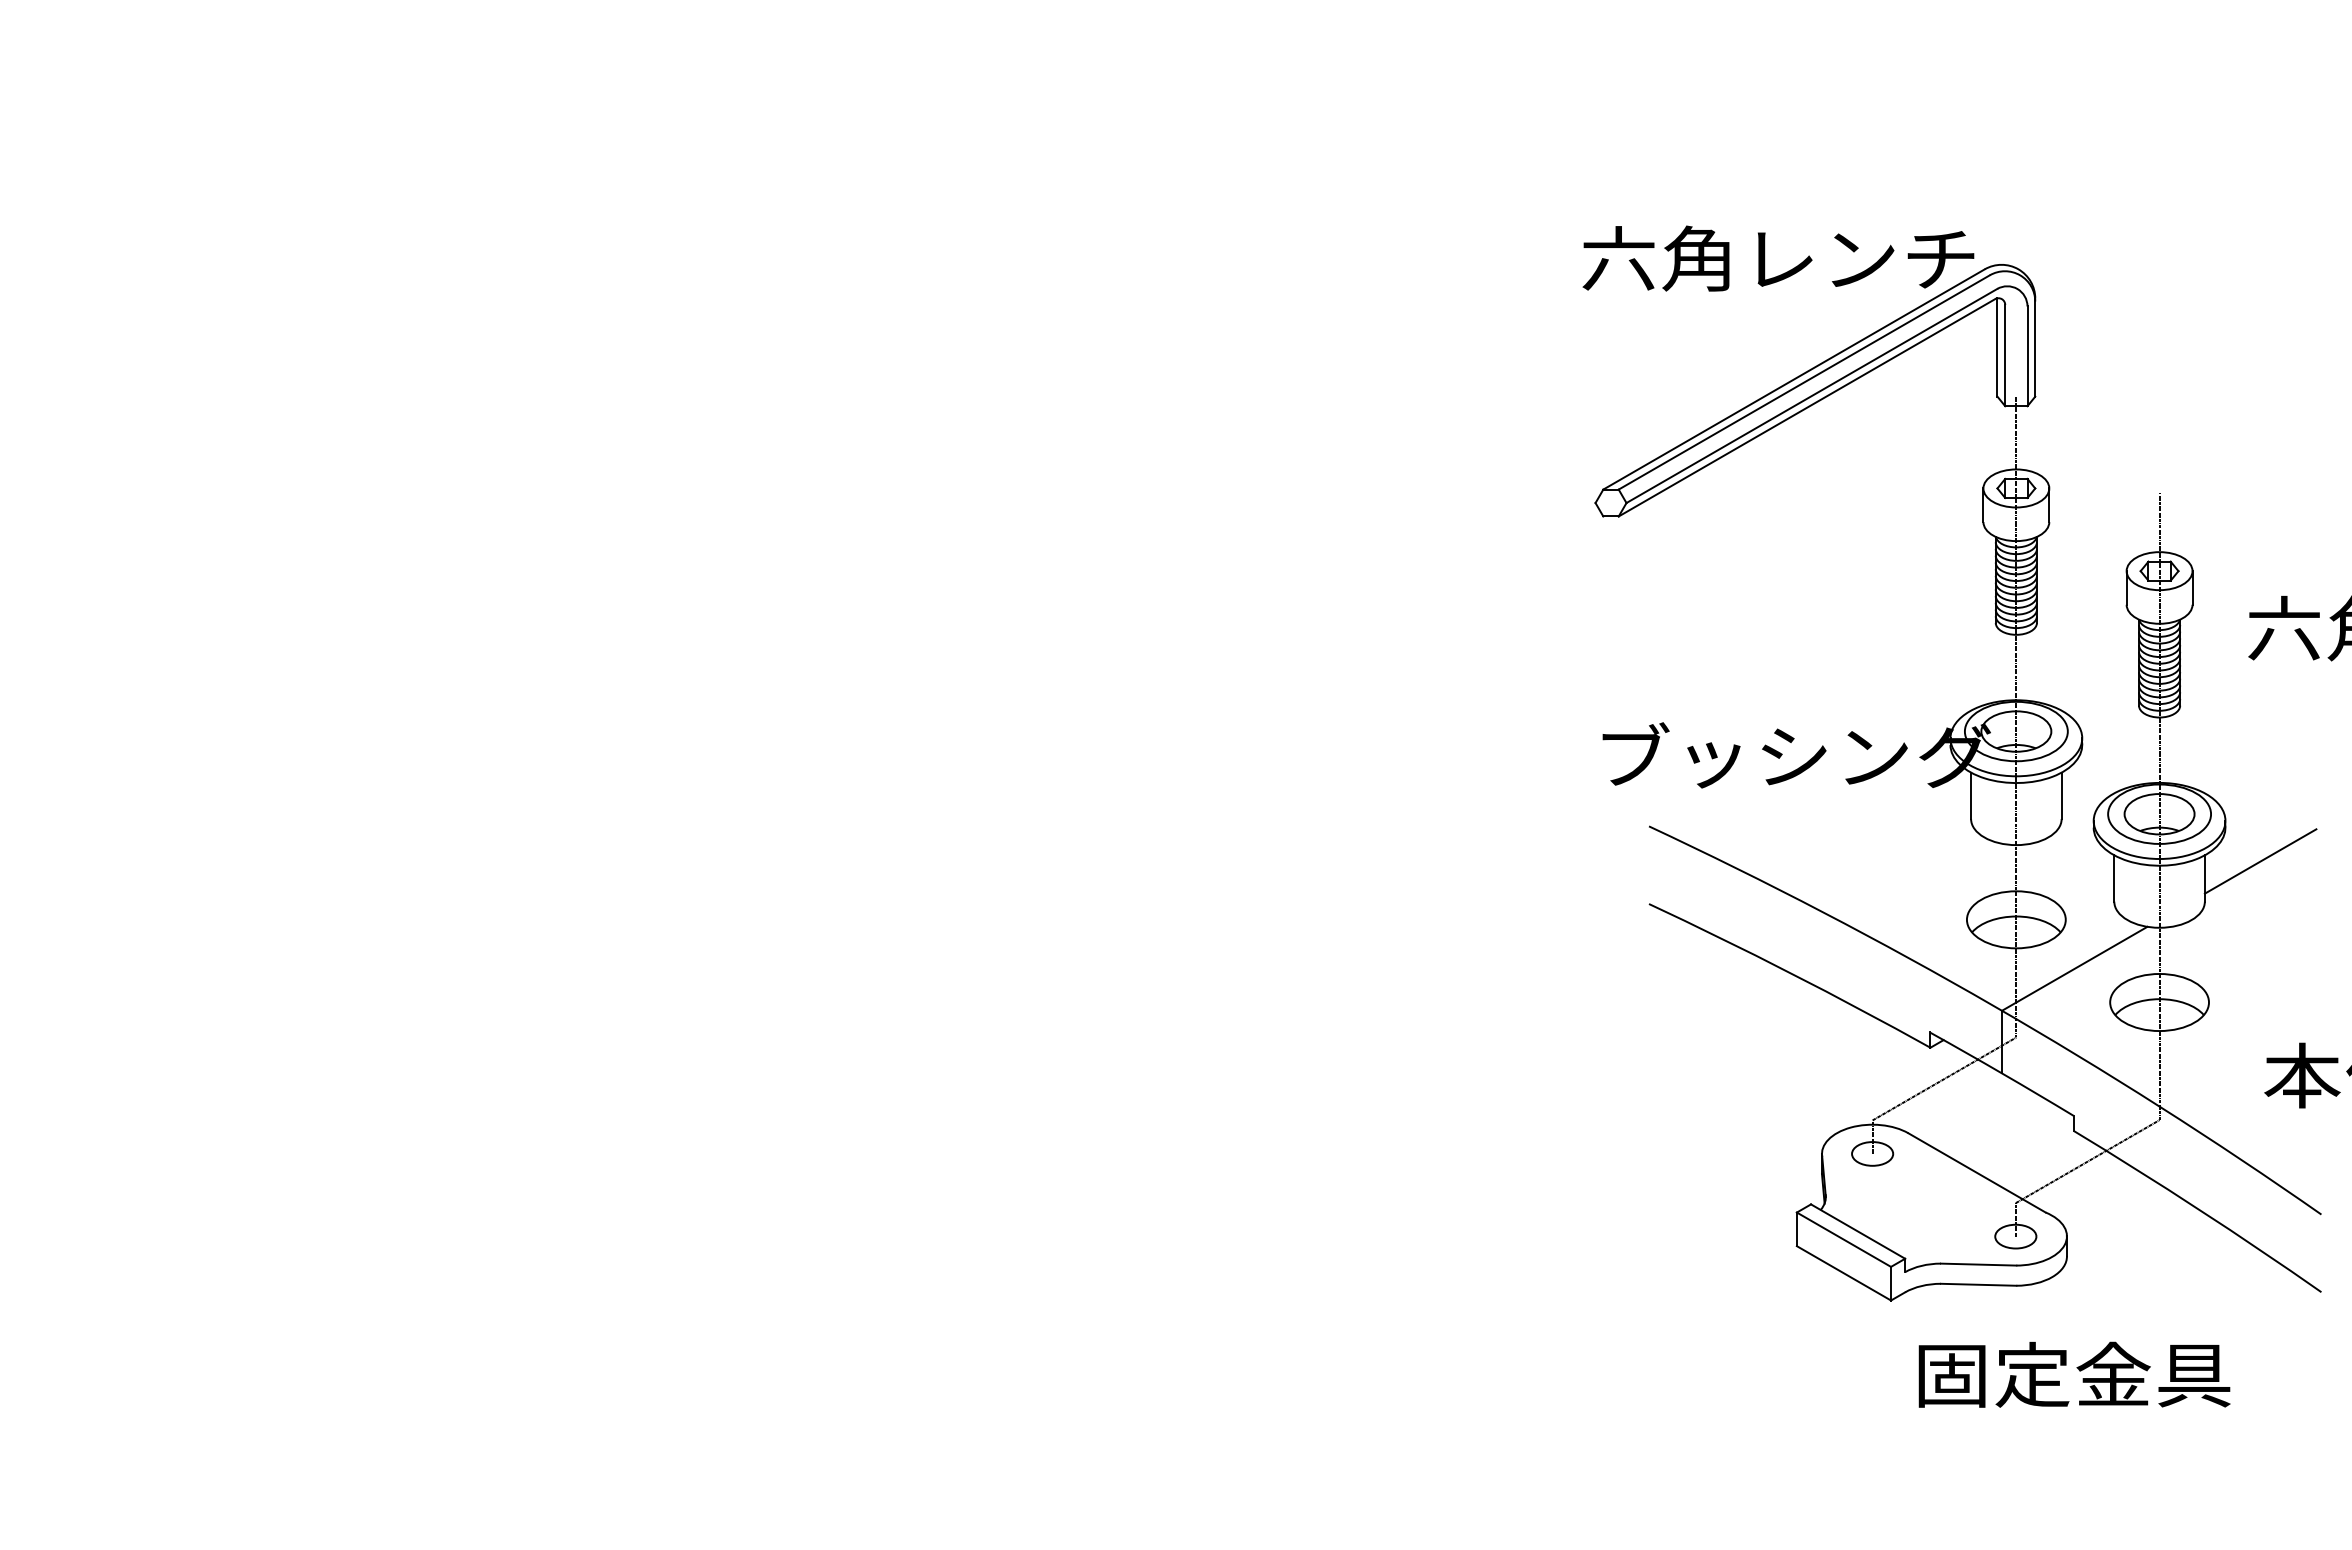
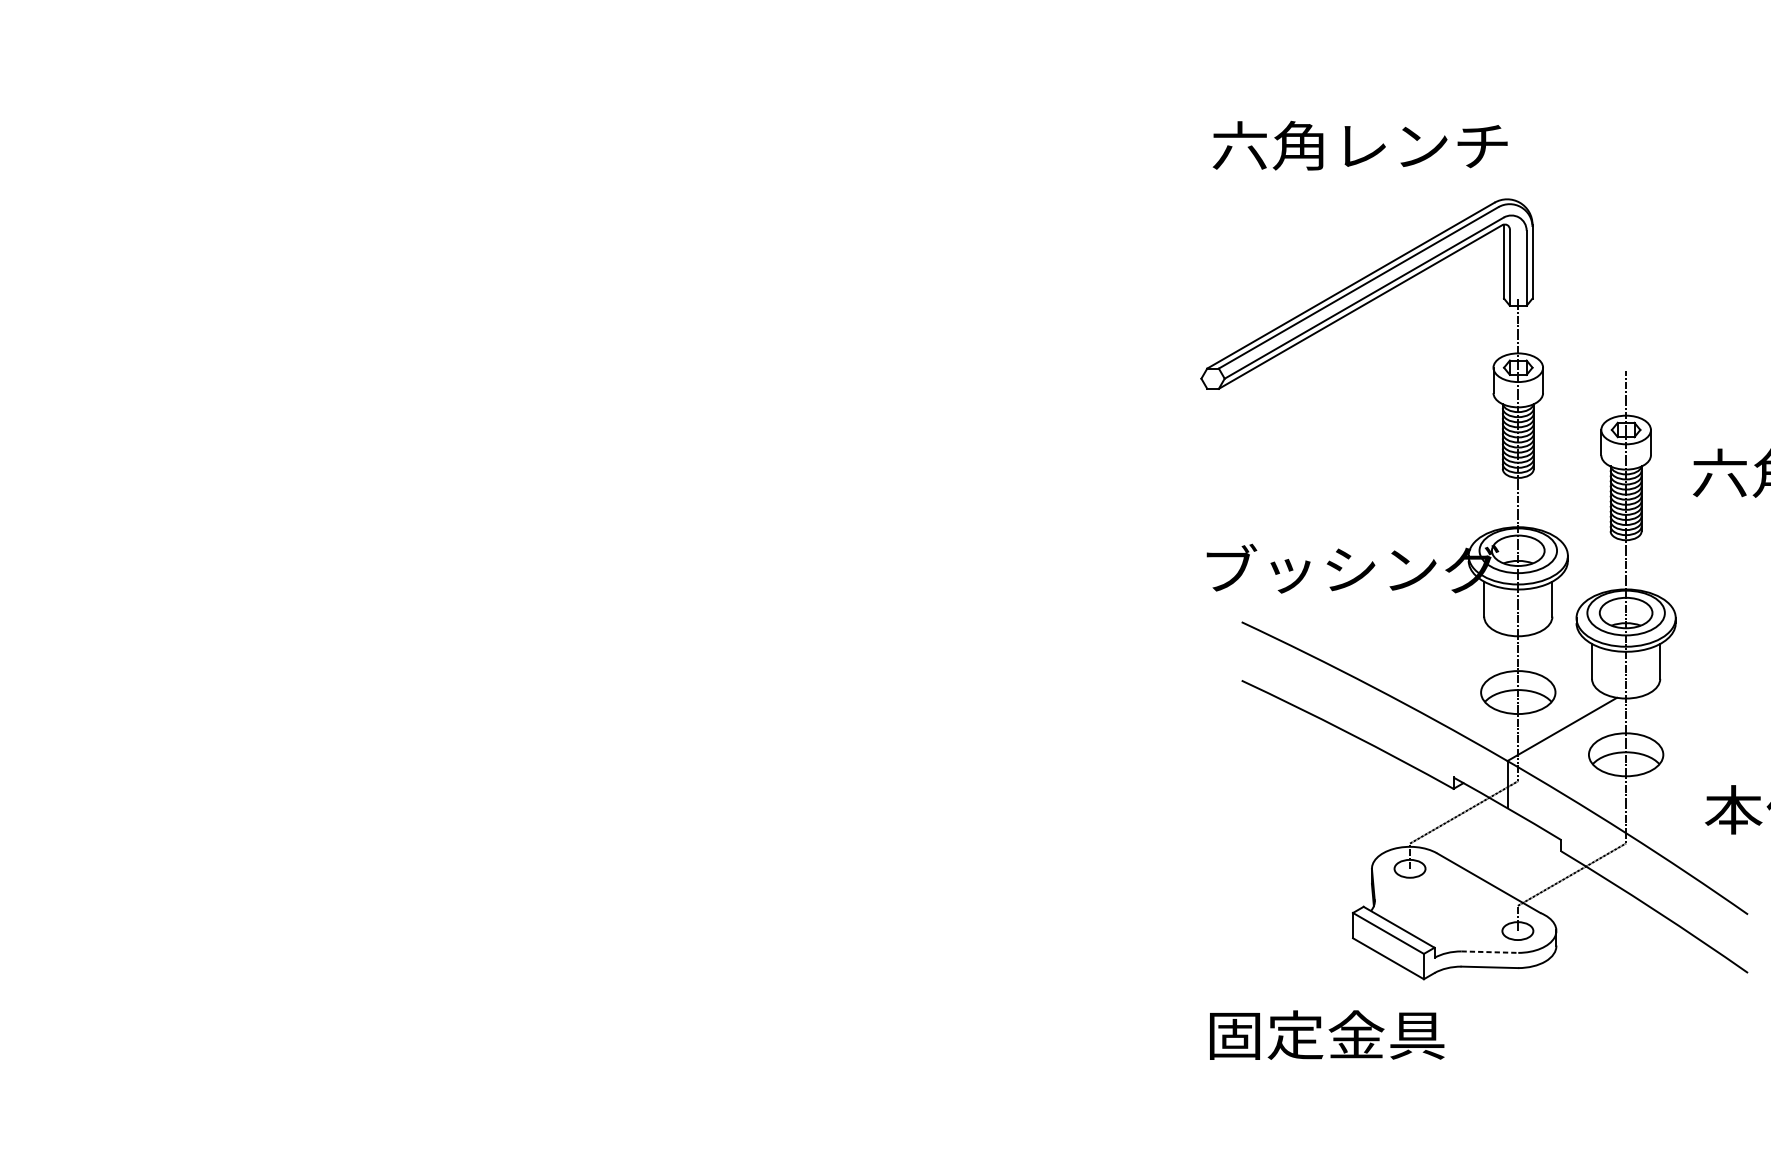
text: (1778, 258) -> (1360, 145), moved
line: (2260, 861) -> (1702, 648), removed
line: (1978, 1264) -> (1489, 952), solid -> dashed
text: (2074, 1374) -> (1327, 1034), moved

